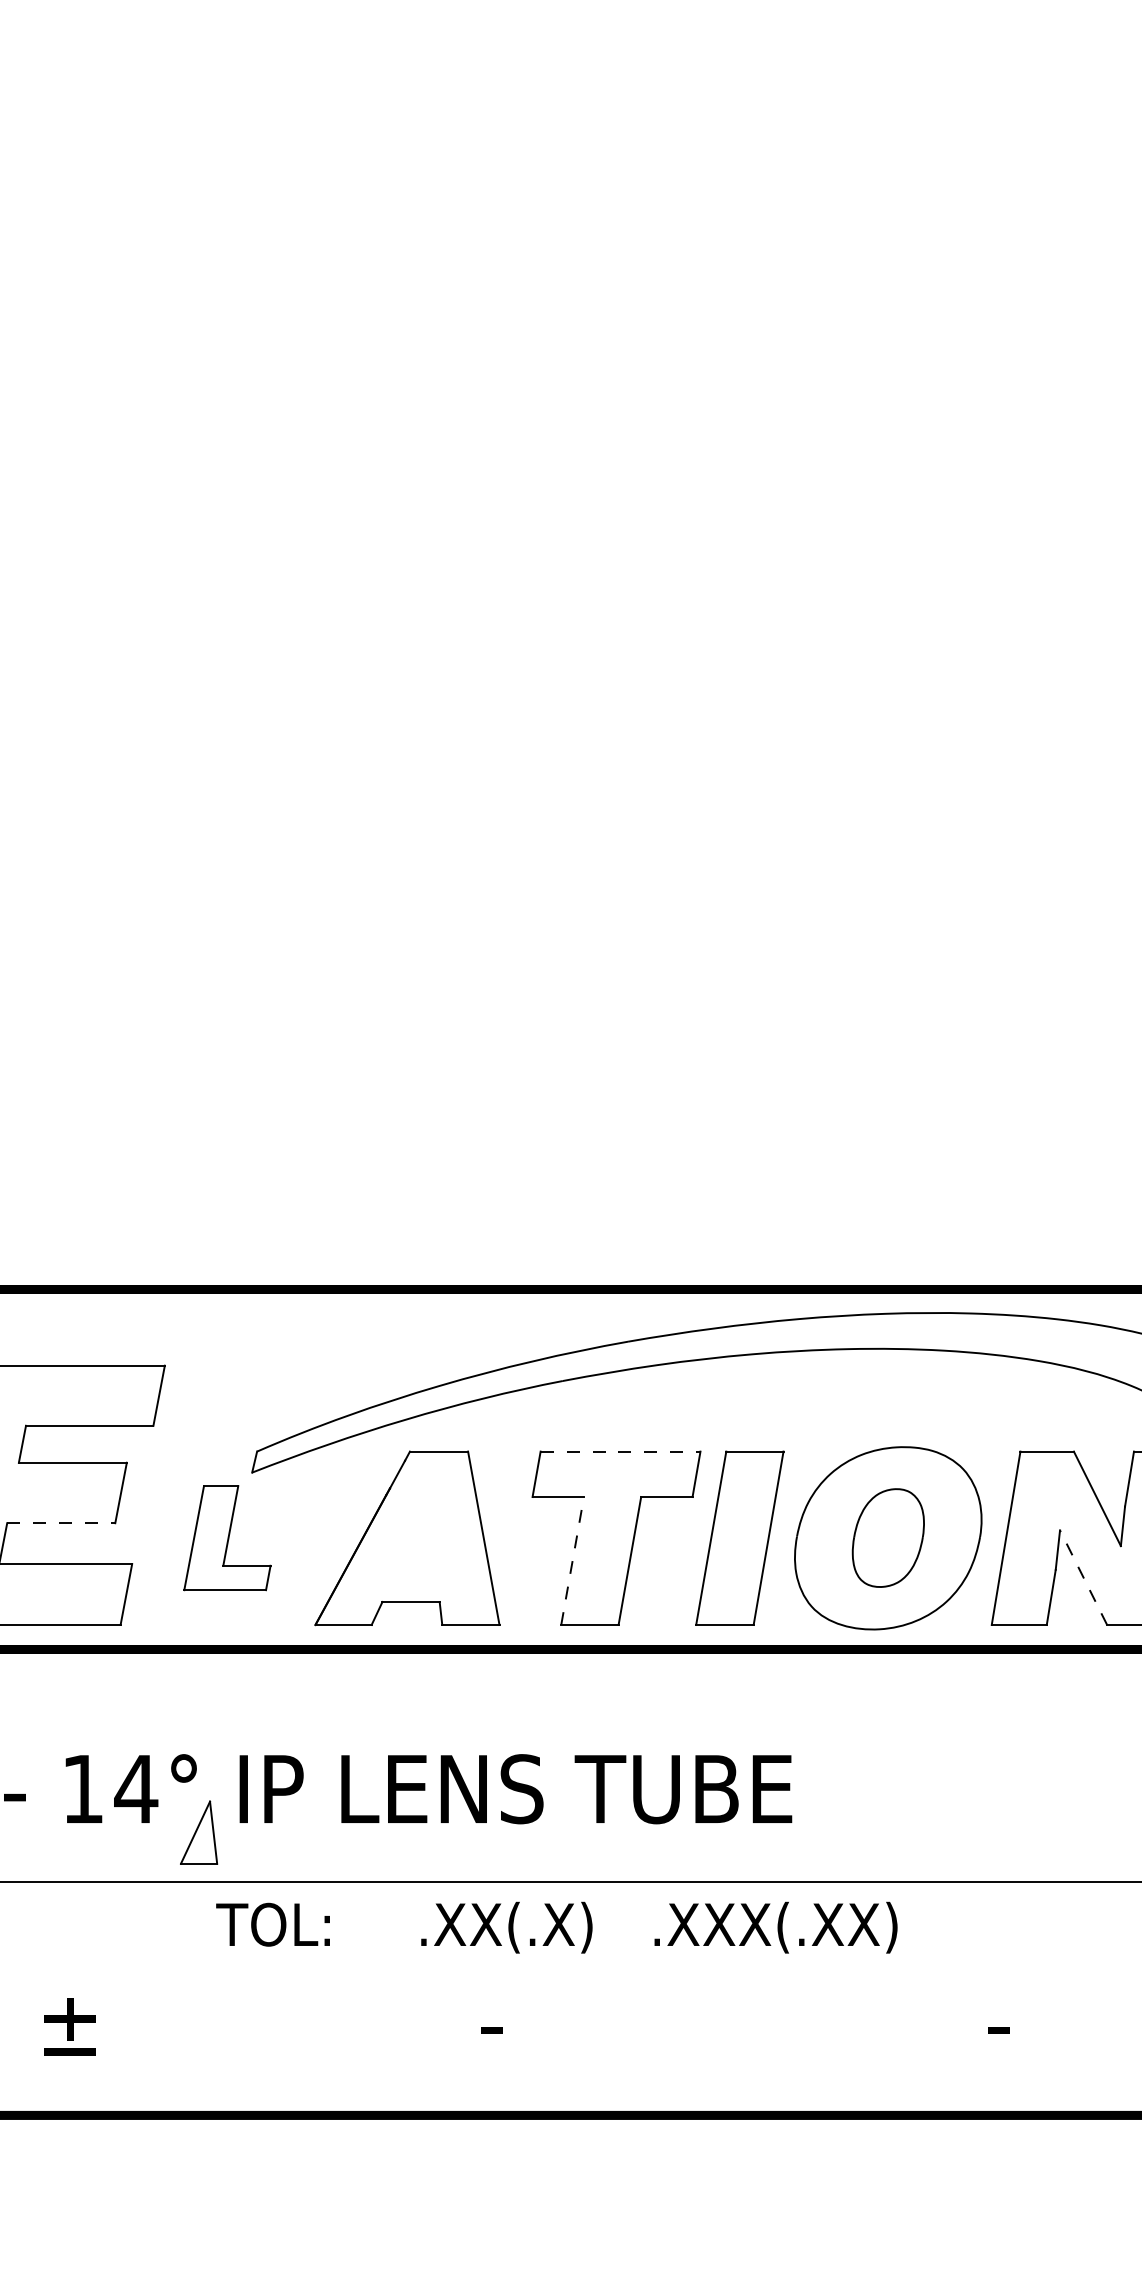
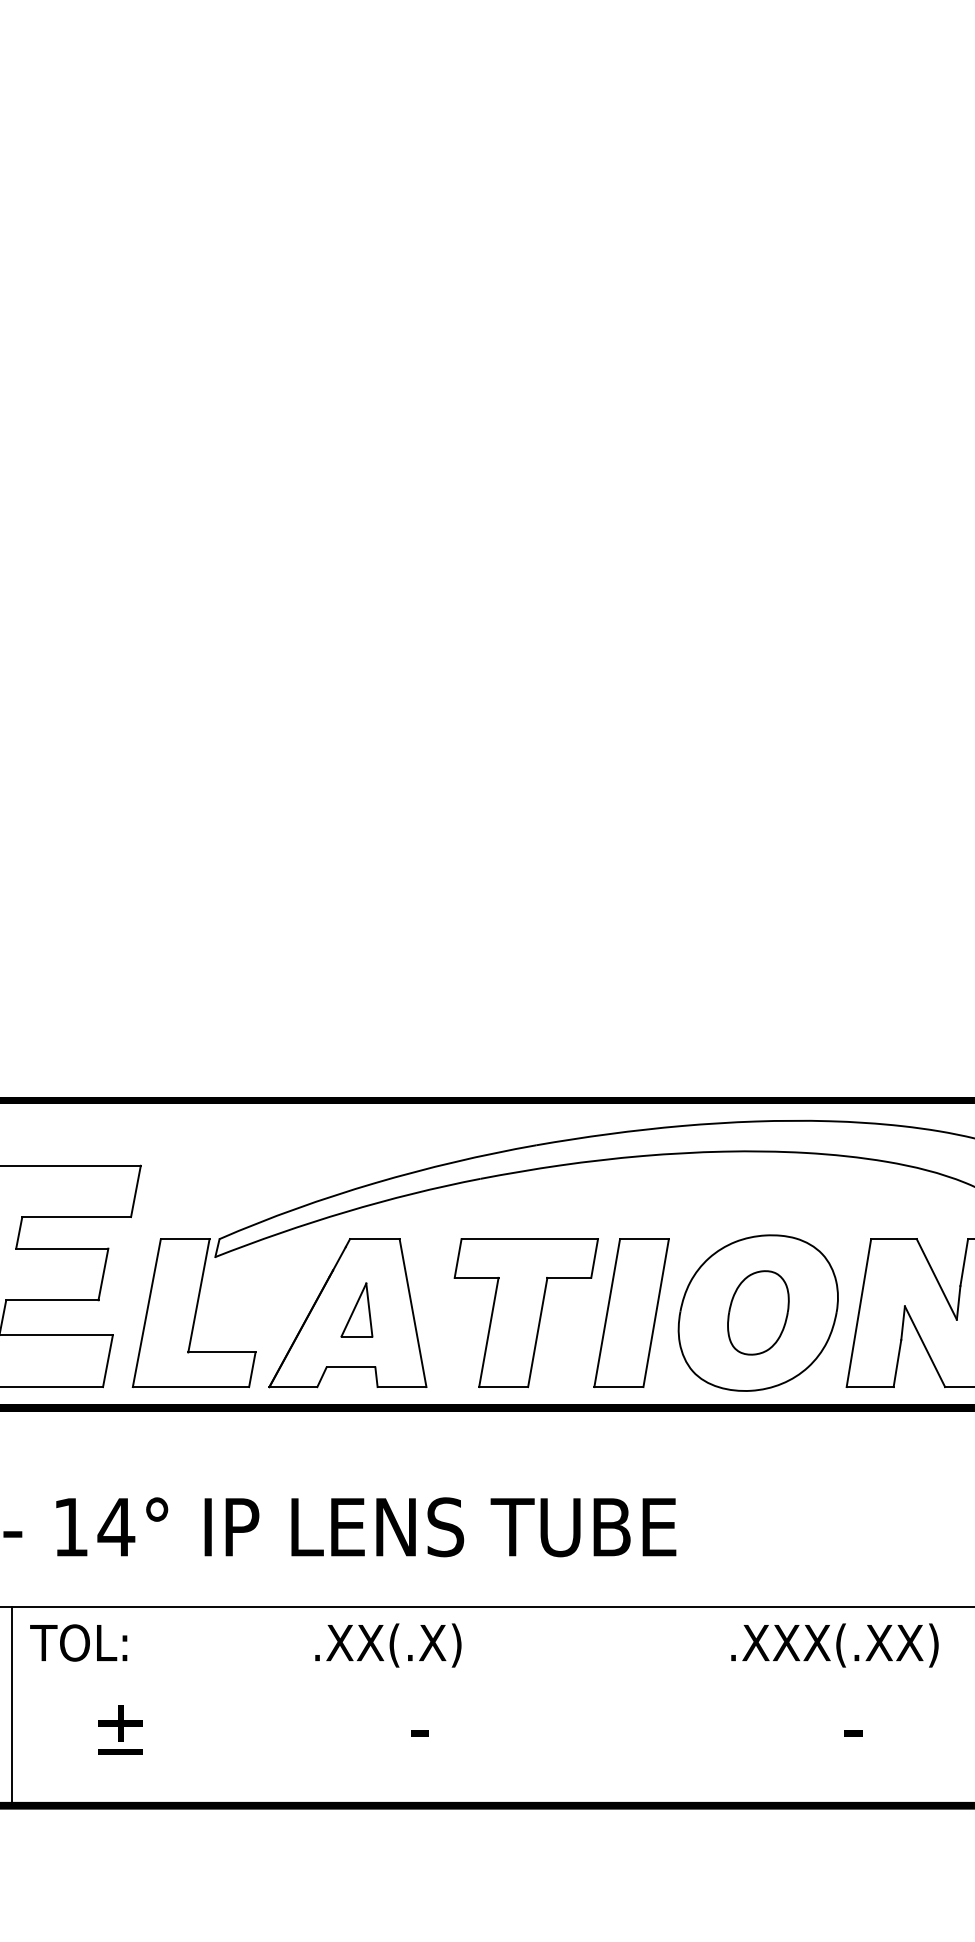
line: (620, 1451) -> (529, 1239), dashed -> solid
line: (61, 1523) -> (52, 1300), dashed -> solid
part: (227, 1537) -> (194, 1312), size x1.67
line: (572, 1560) -> (488, 1332), dashed -> solid
line: (1083, 1577) -> (924, 1346), dashed -> solid
part: (199, 1832) -> (357, 1309), moved
text: (272, 1924) -> (78, 1642), moved
text: (506, 1927) -> (388, 1645), moved
text: (775, 1927) -> (834, 1645), moved
line: (14, 1998) -> (12, 1705), added
text: (69, 2026) -> (120, 1729), moved

